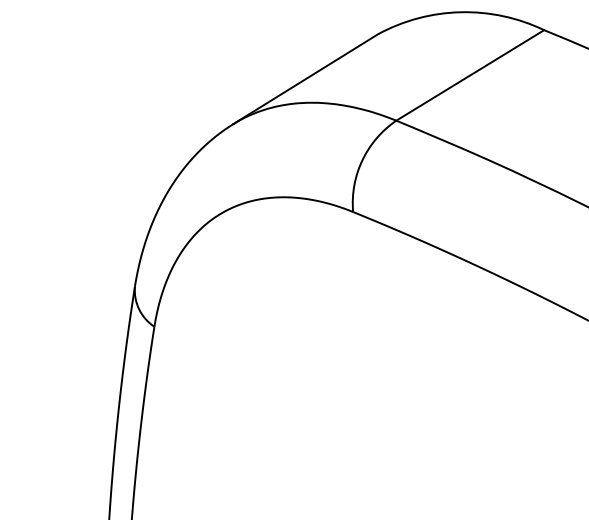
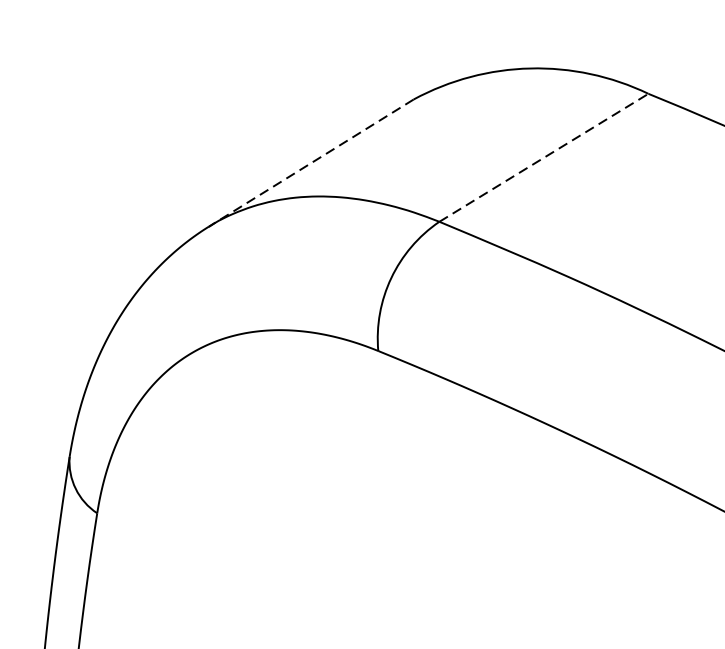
line: (470, 75) -> (544, 157), solid -> dashed
line: (305, 79) -> (310, 163), solid -> dashed

